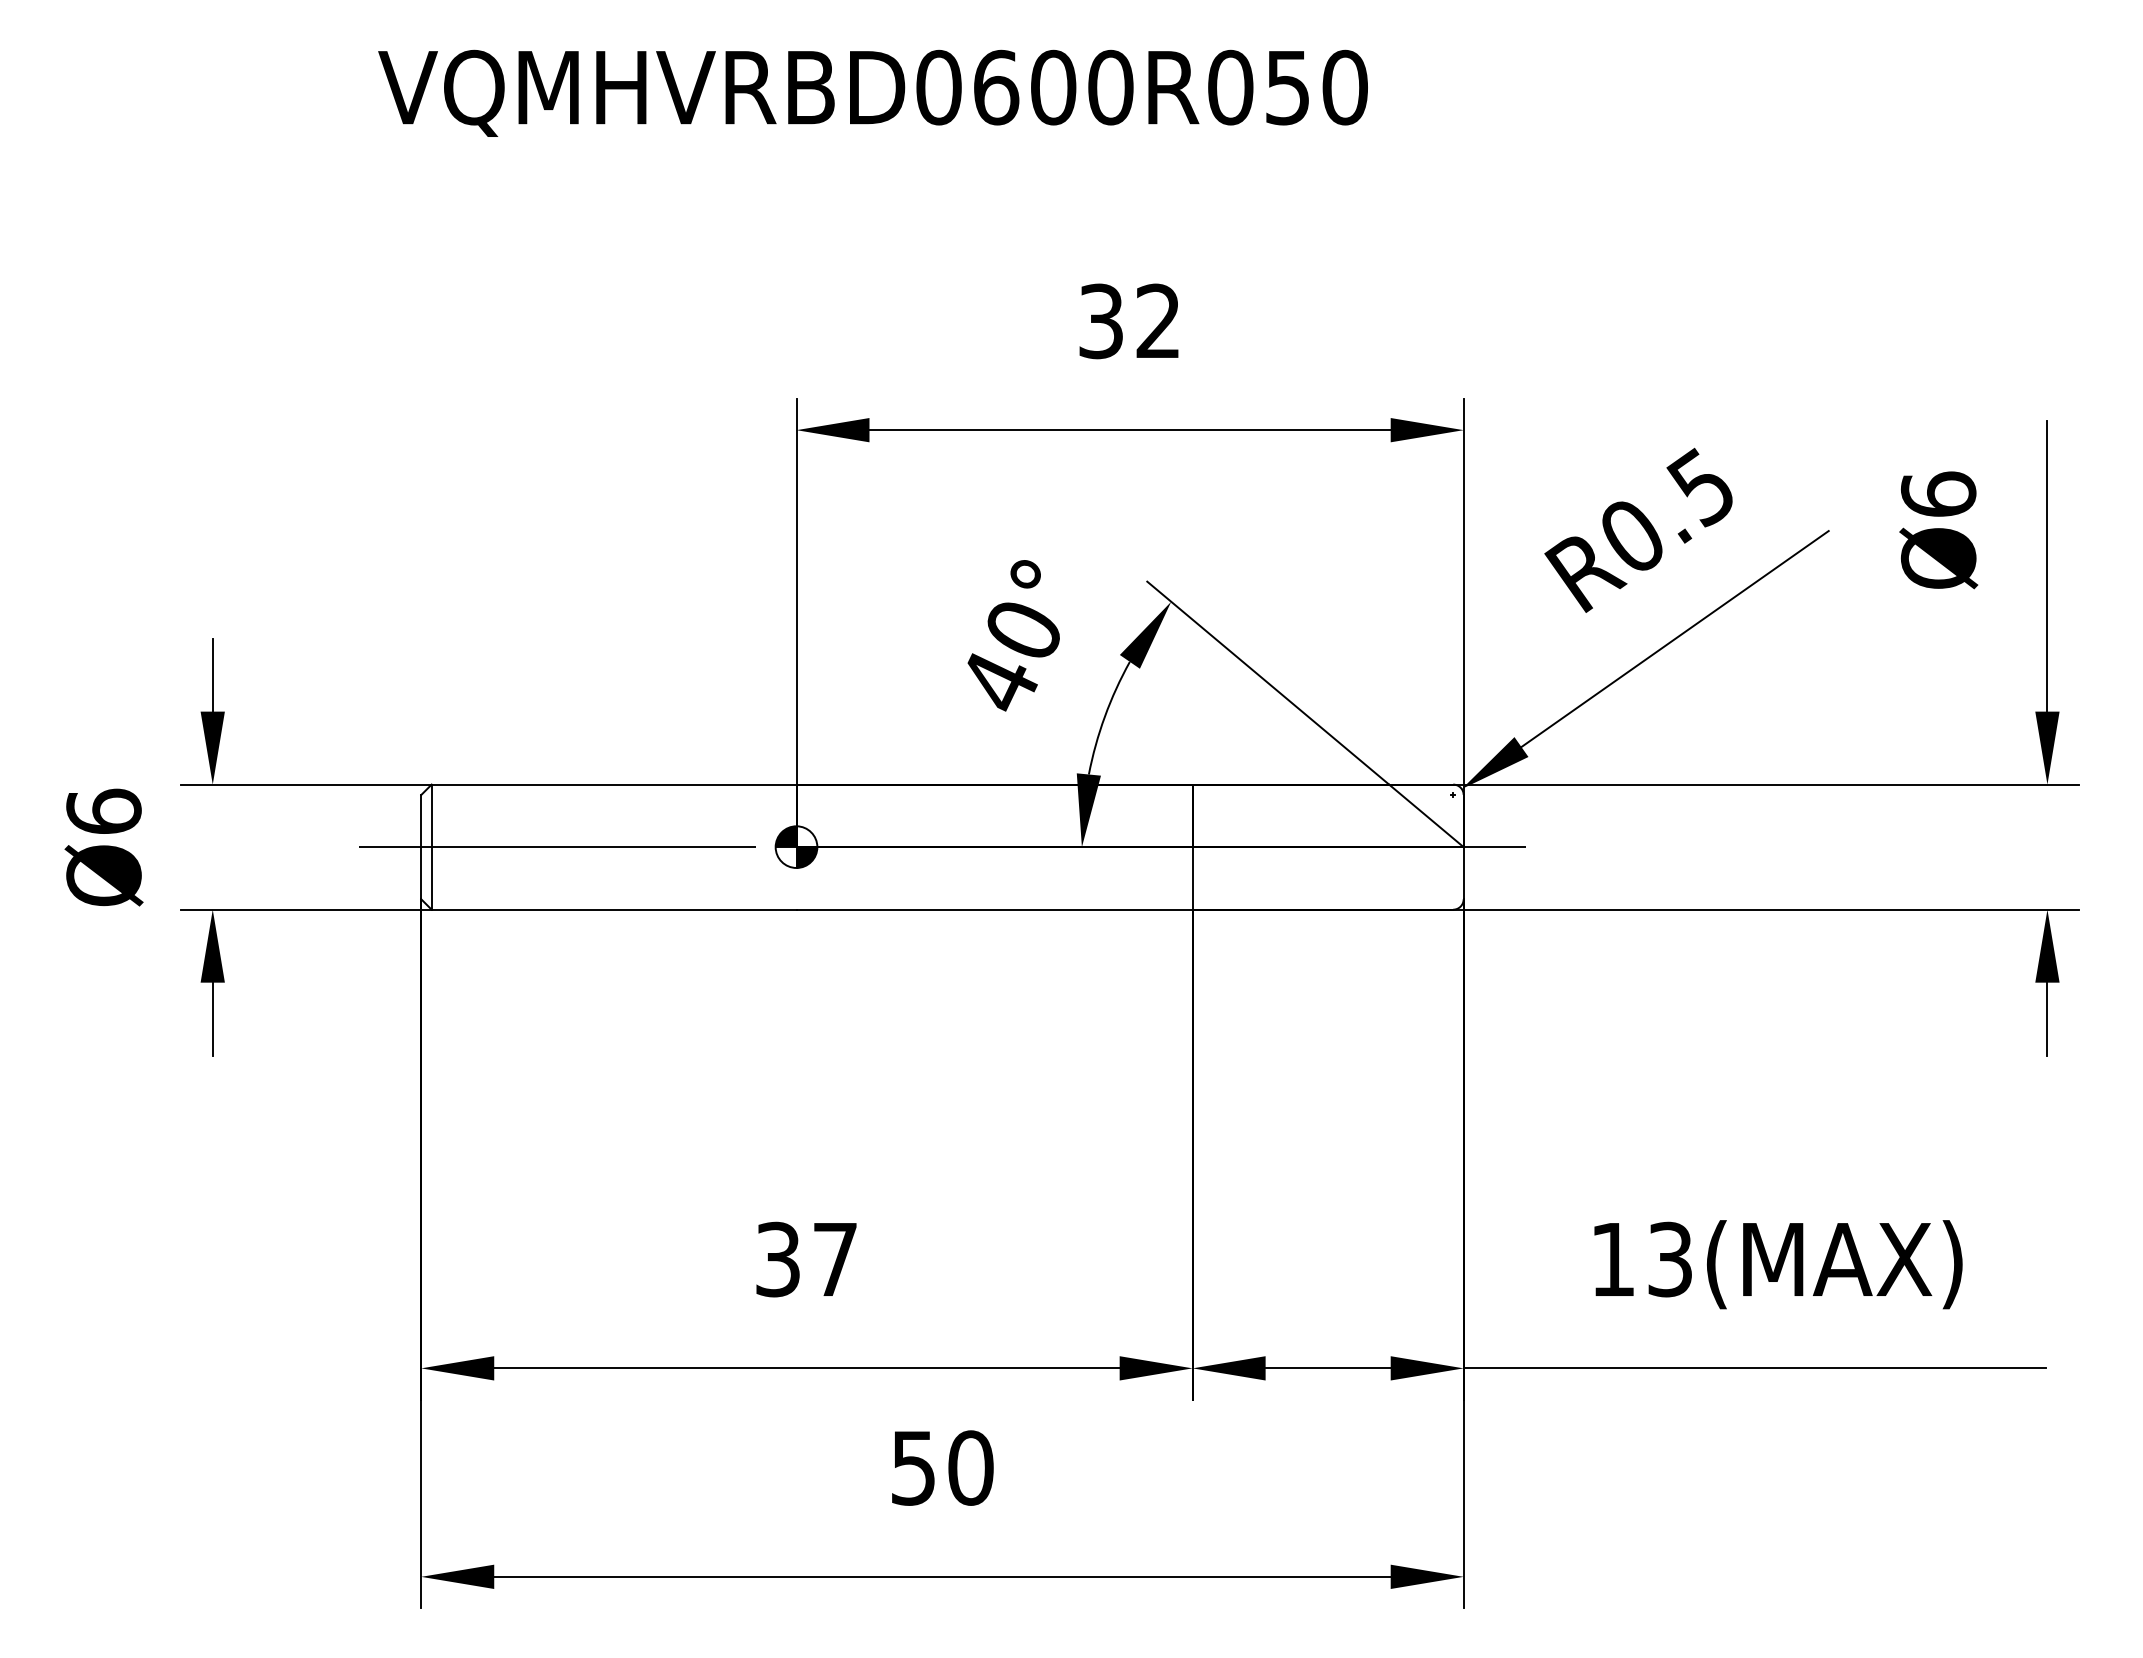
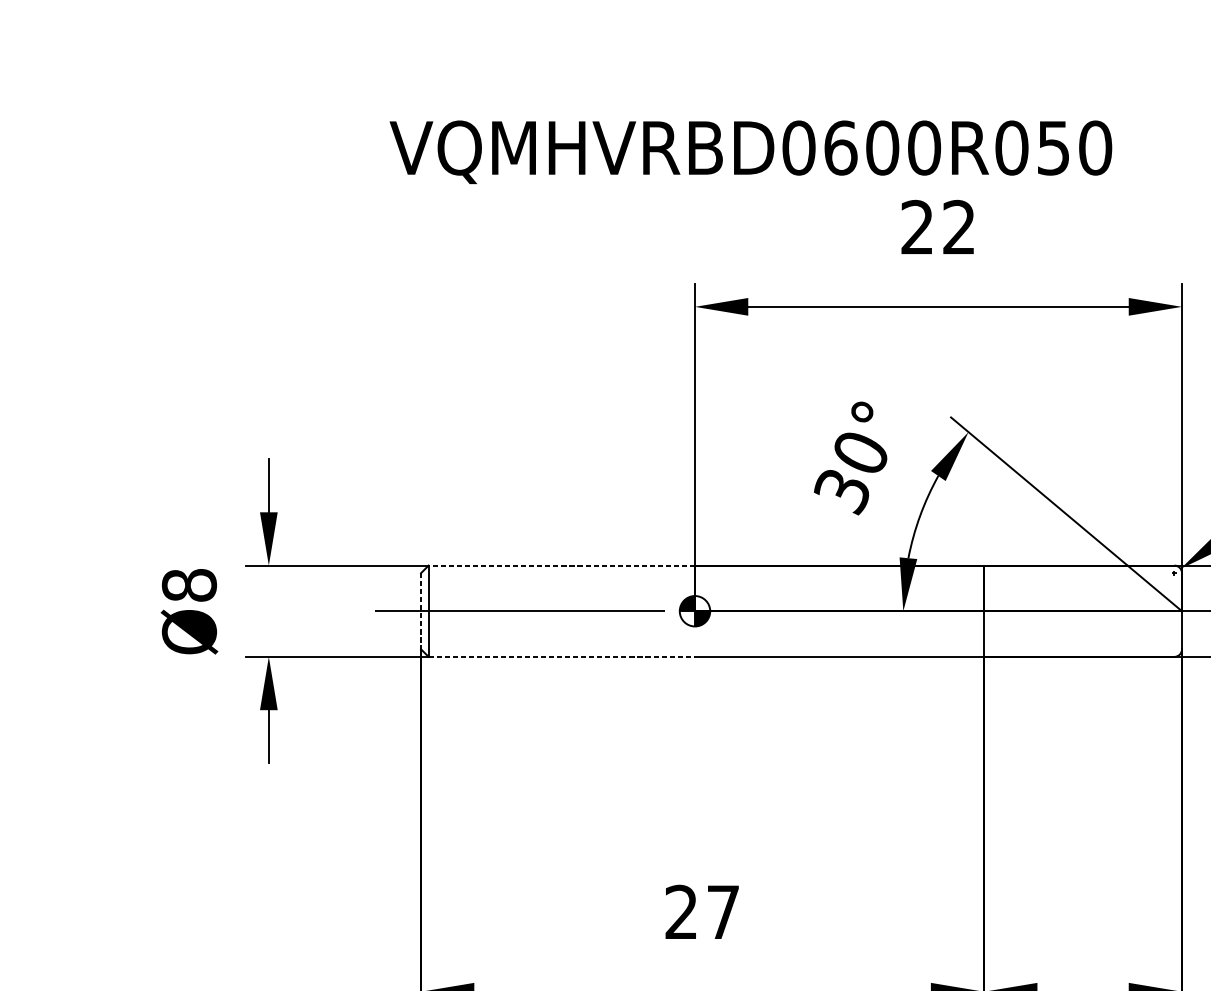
text: (872, 92) -> (750, 151), moved
text: (1100, 321) -> (916, 227), 32 -> 22
text: (998, 684) -> (842, 492), 40° -> 30°
line: (613, 784) -> (561, 565), solid -> dashed
text: (103, 811) -> (189, 585), Ø6 -> Ø8
line: (421, 847) -> (421, 611), solid -> dashed
line: (614, 909) -> (562, 656), solid -> dashed
text: (777, 1259) -> (681, 912), 37 -> 27

